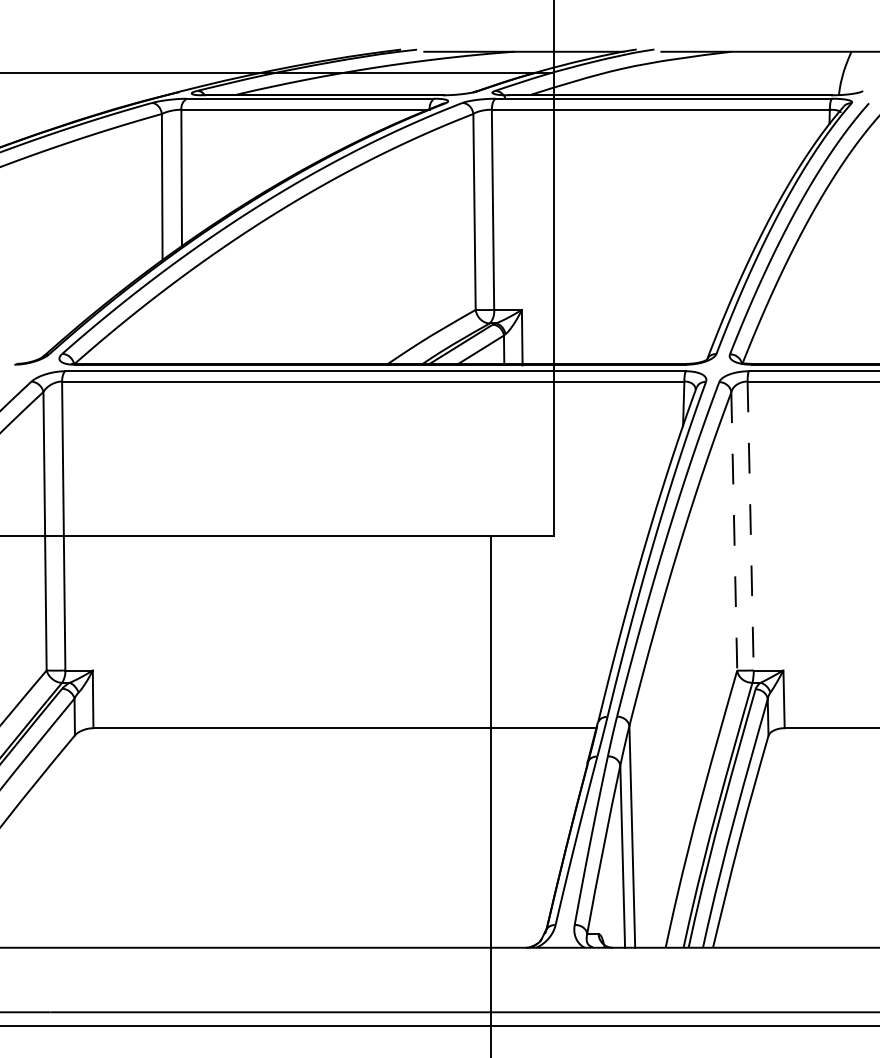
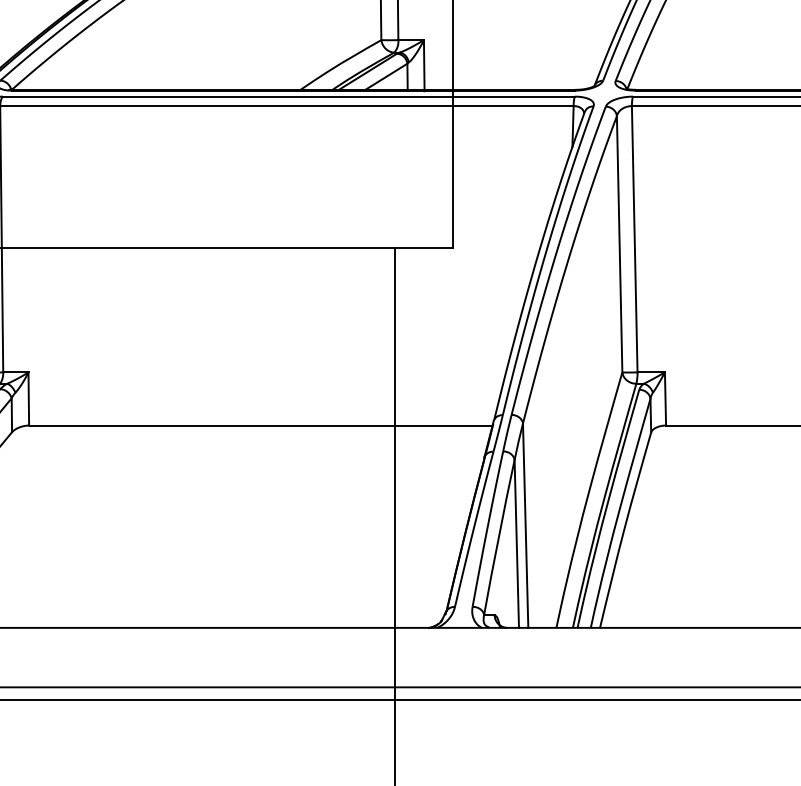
line: (750, 526) -> (634, 239), dashed -> solid
line: (734, 531) -> (619, 244), dashed -> solid

